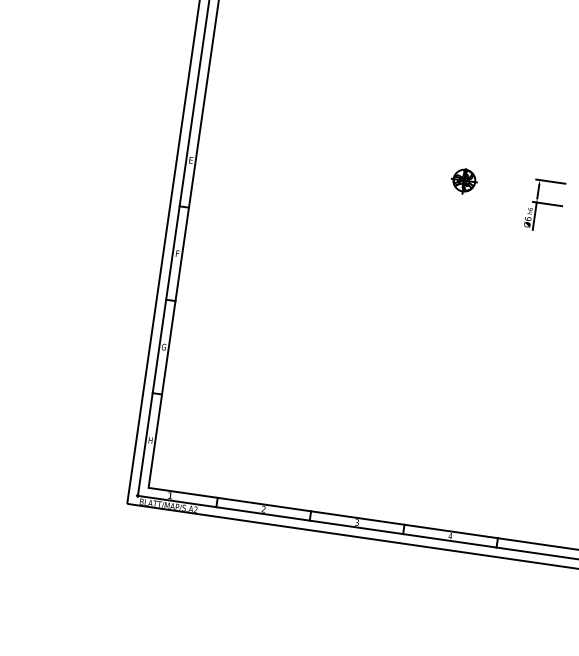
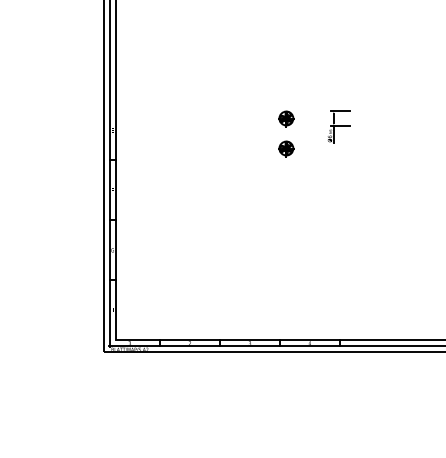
part: (457, 227) -> (286, 148), added

